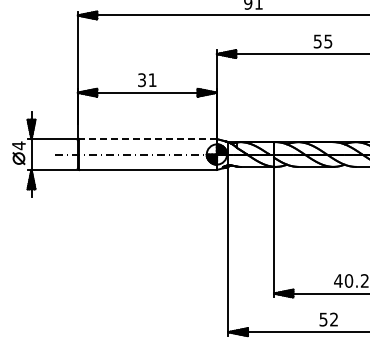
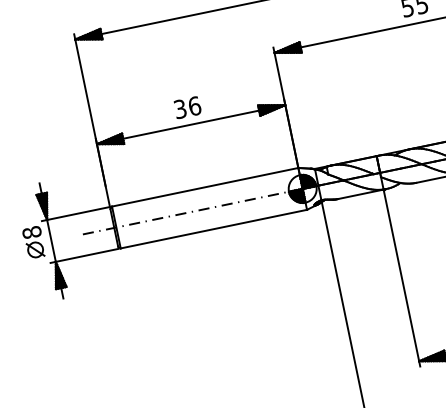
text: (152, 80) -> (194, 106), 31 -> 36
line: (148, 139) -> (205, 187), dashed -> solid
text: (18, 145) -> (31, 232), 4 -> 8

